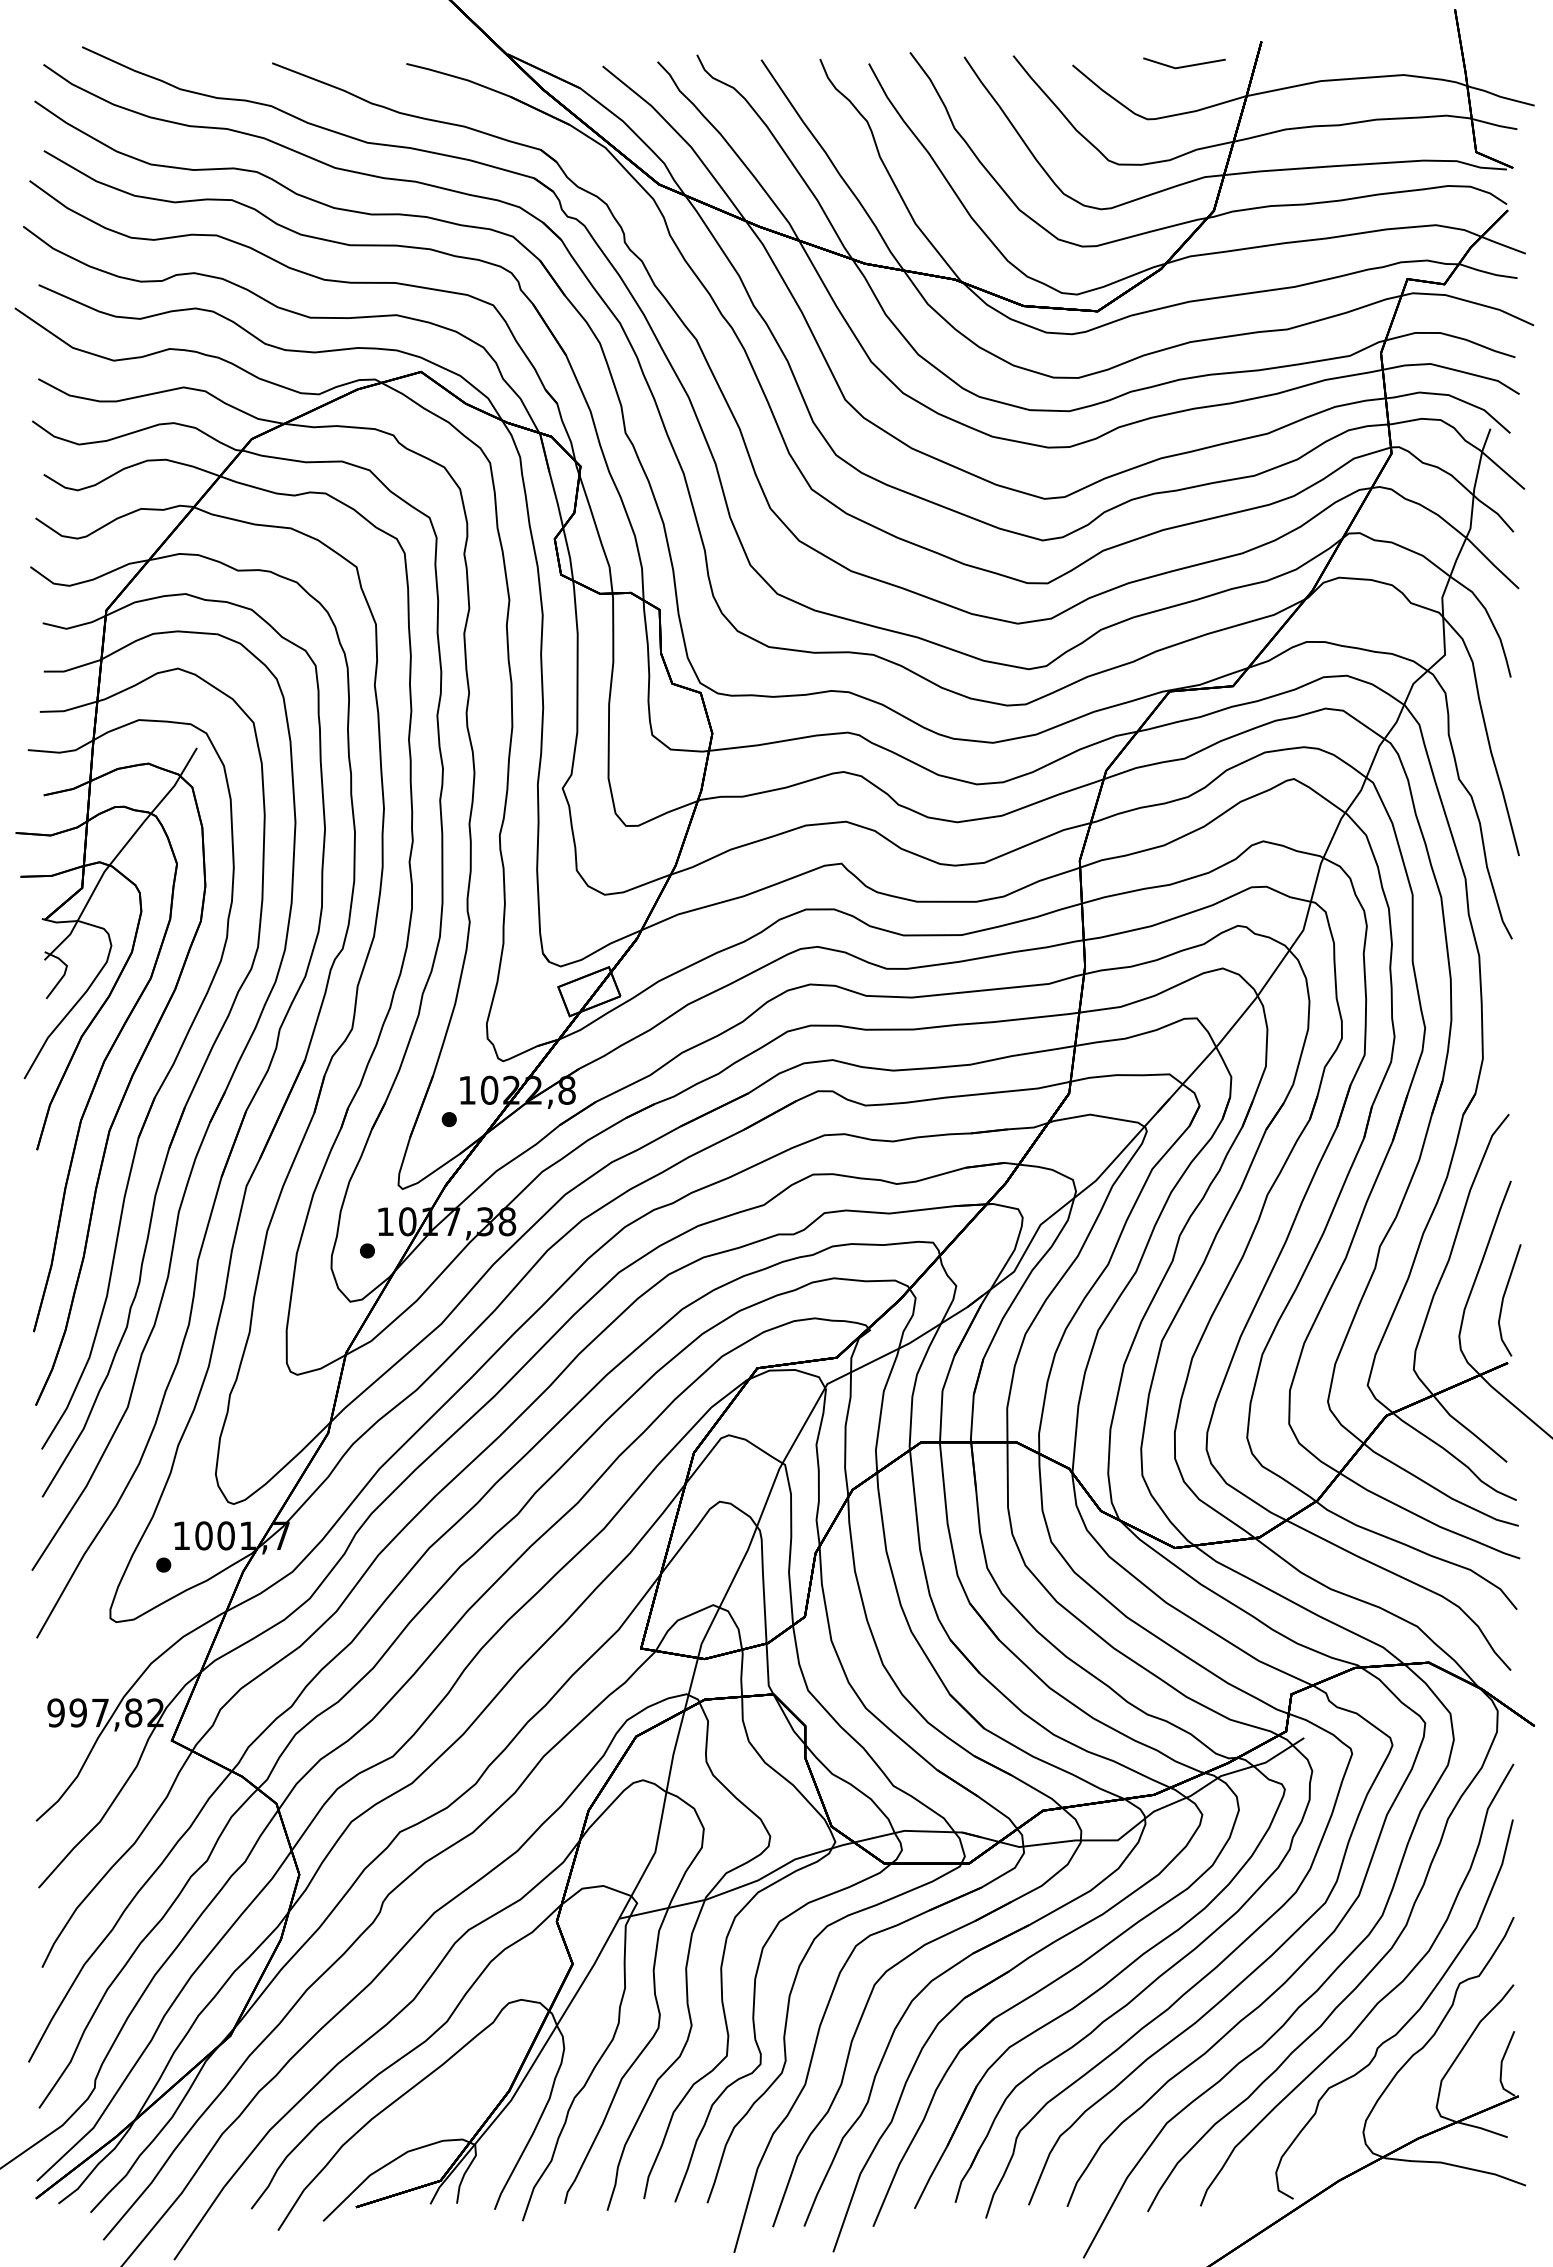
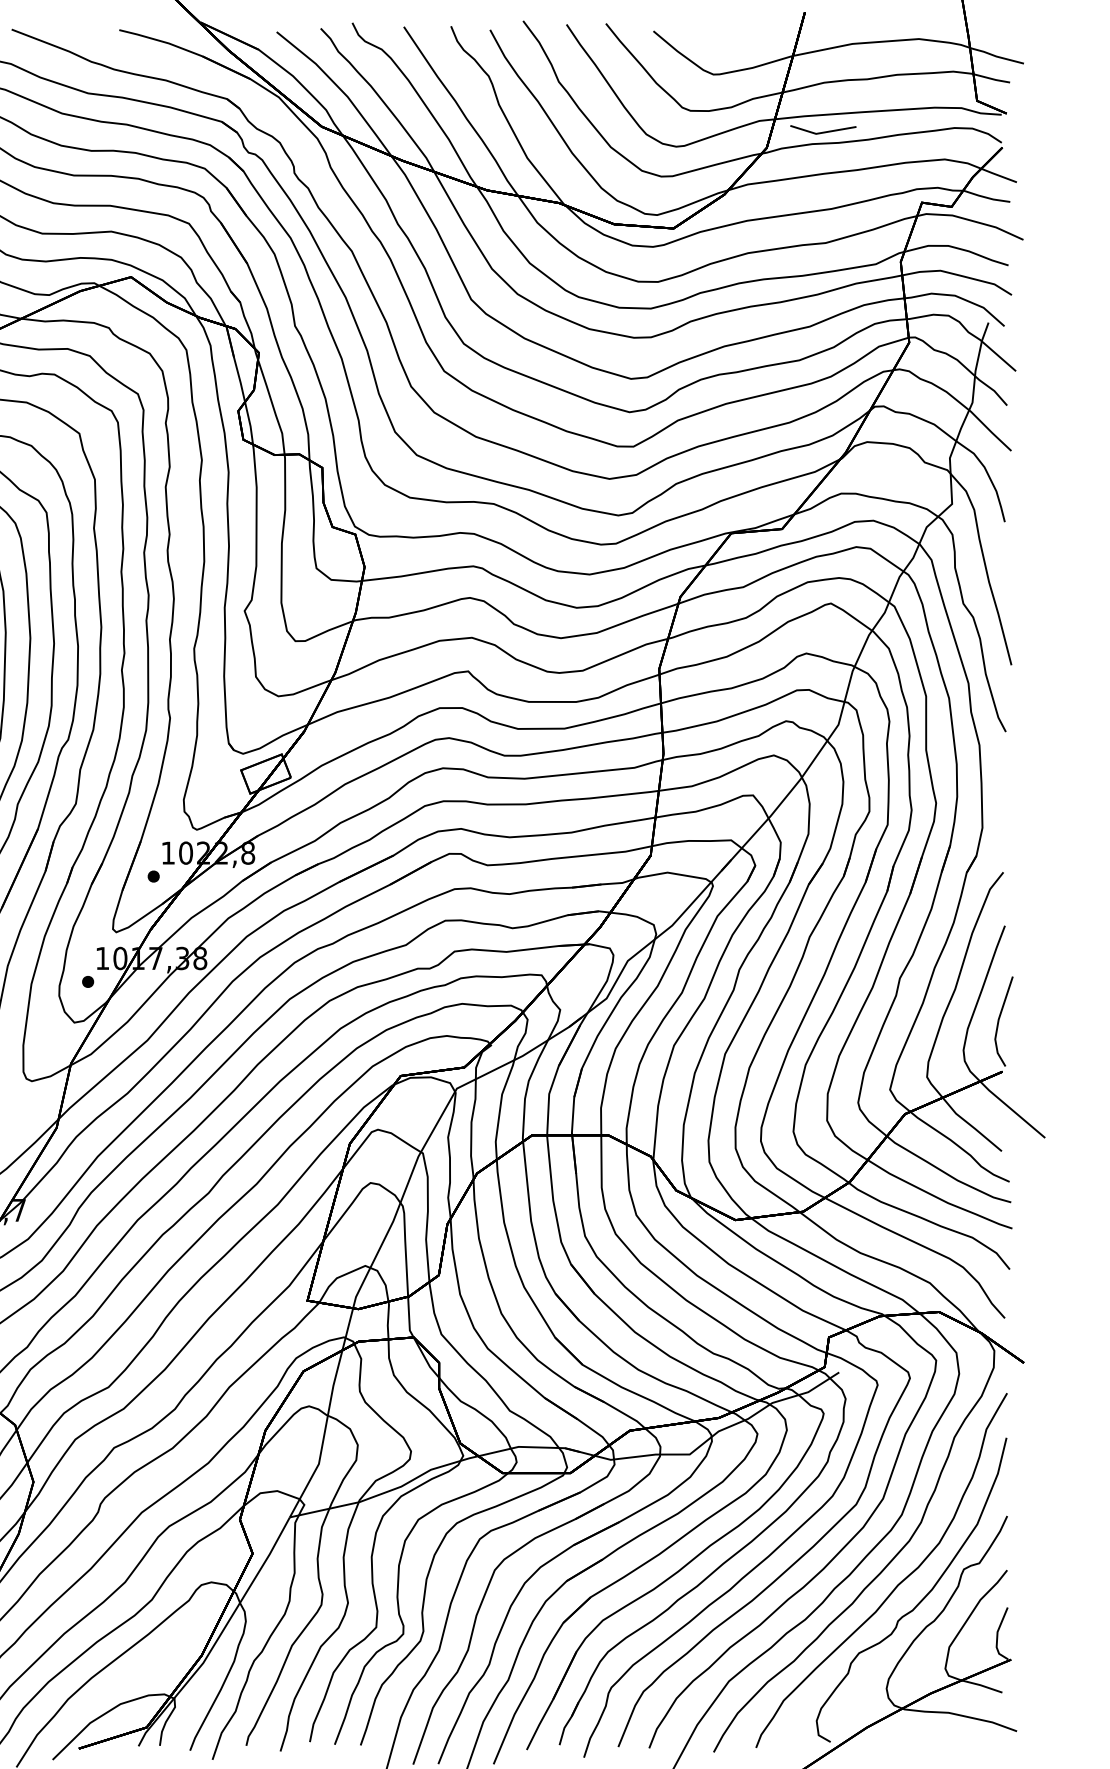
part: (1184, 63) -> (823, 130), moved

